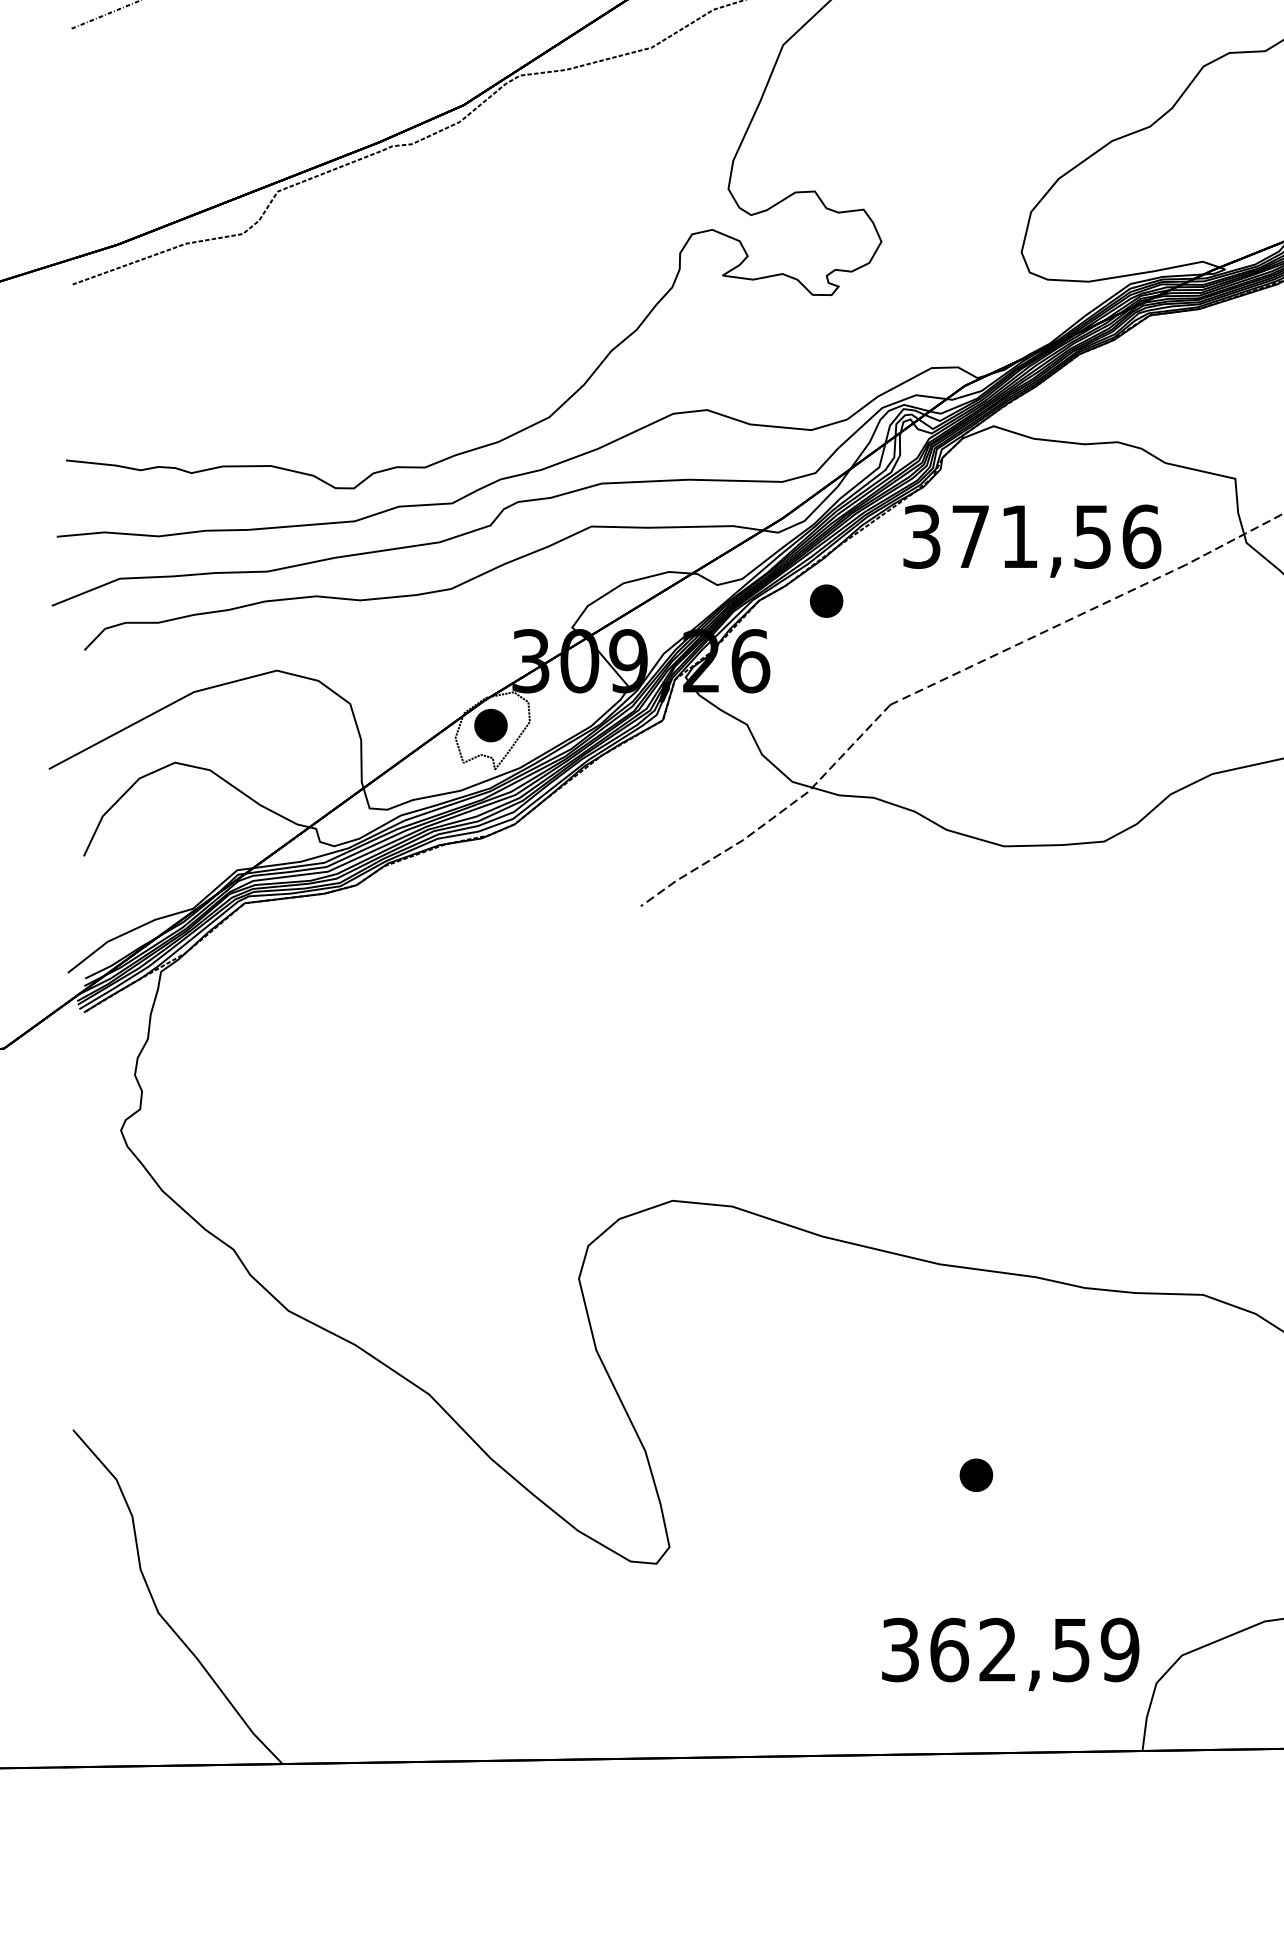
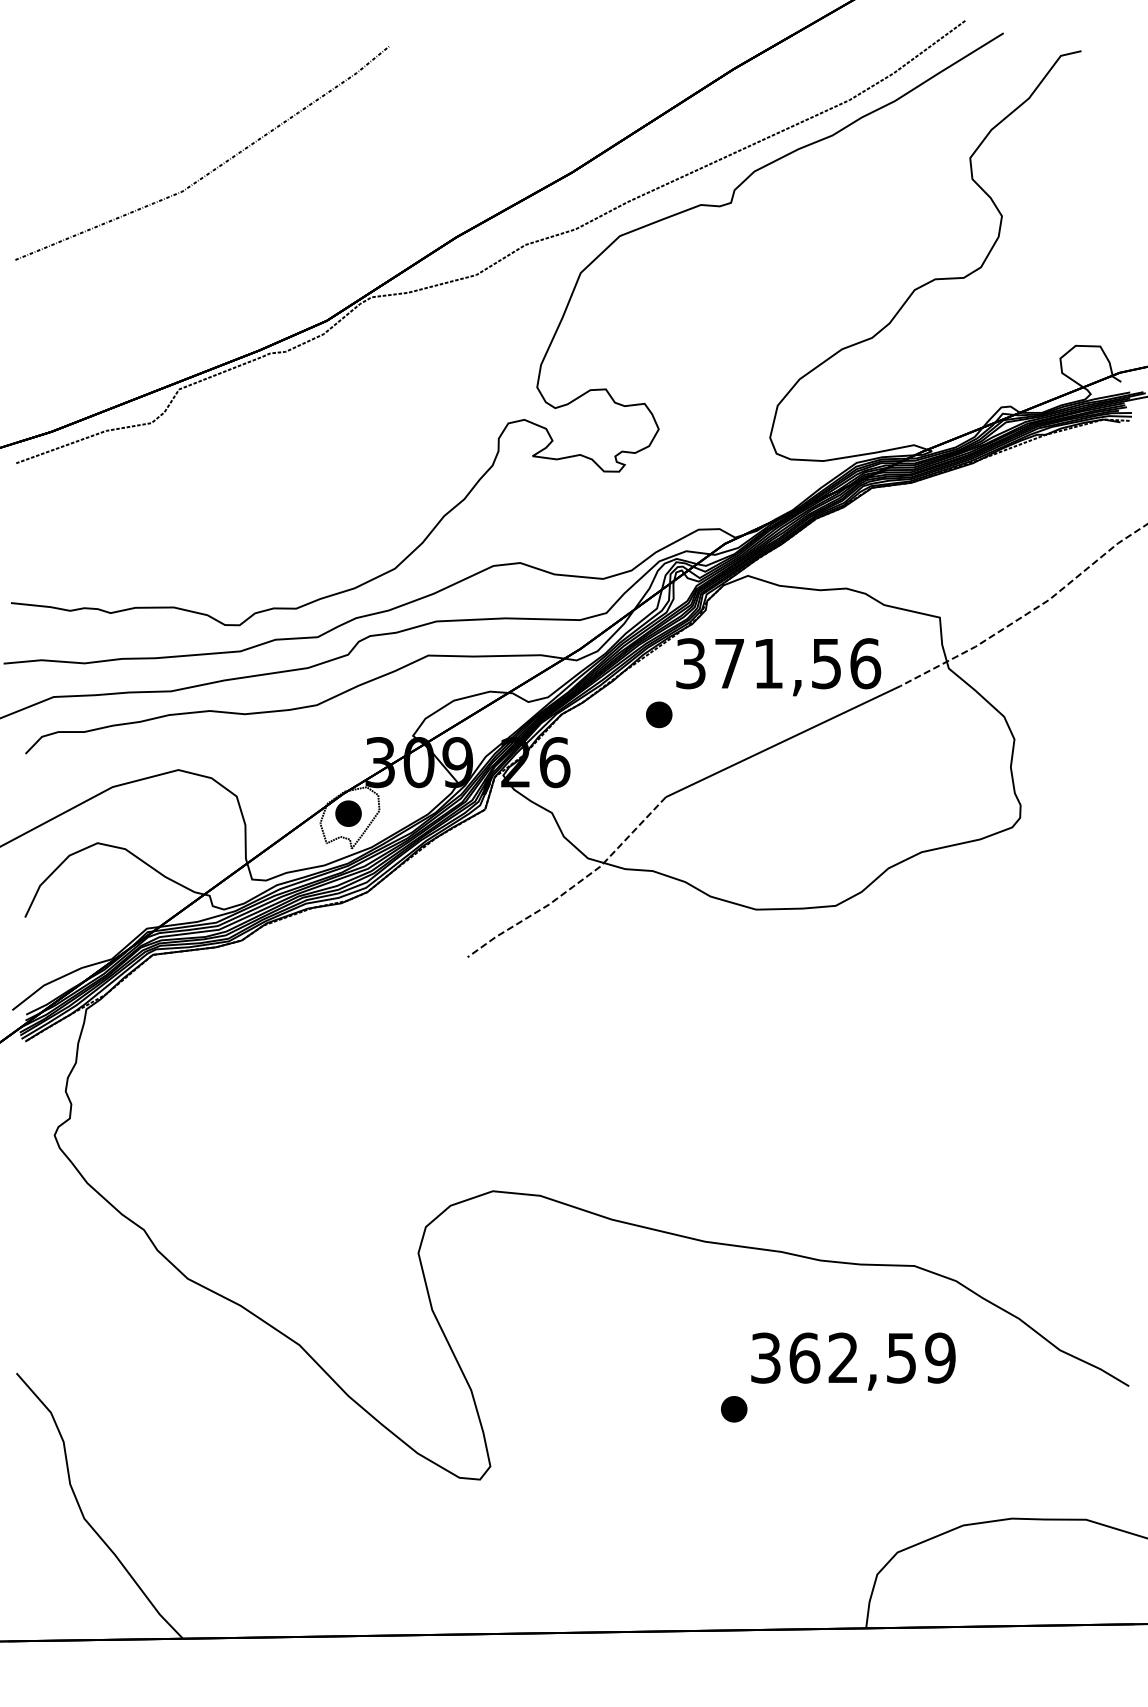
part: (826, 600) -> (659, 714), moved
line: (1038, 634) -> (783, 741), dashed -> solid
text: (1010, 1654) -> (853, 1361), moved

